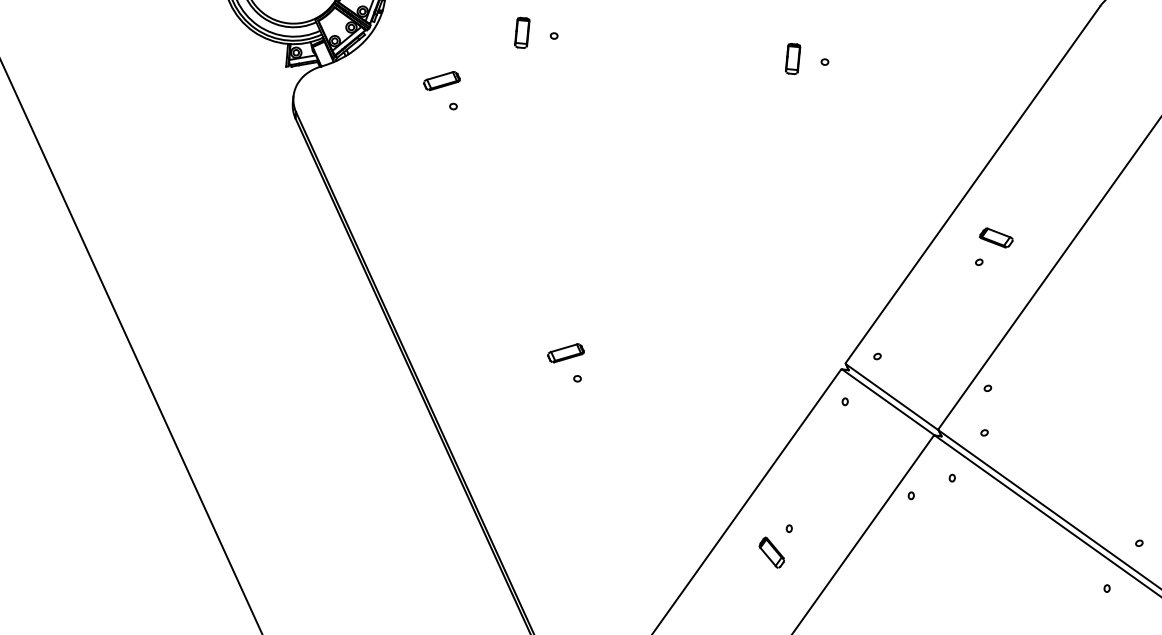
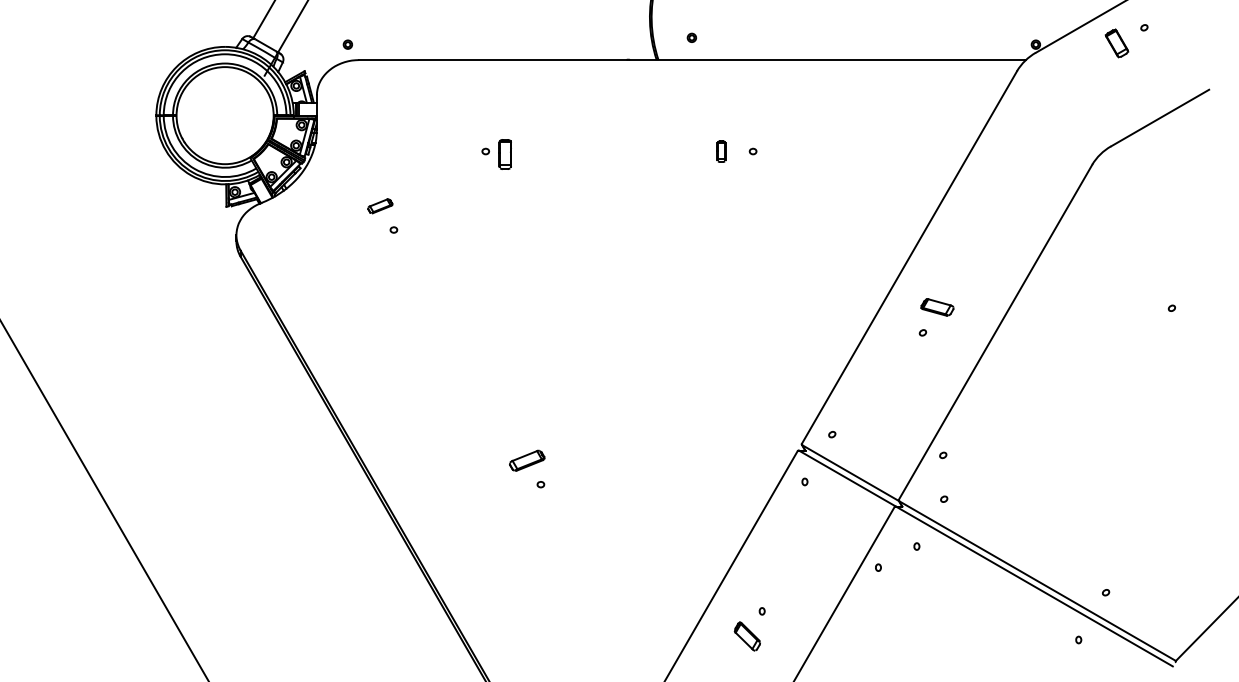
part: (521, 32) -> (504, 154), moved
part: (792, 58) -> (721, 151), size x0.7
part: (442, 81) -> (380, 206), size x0.7

